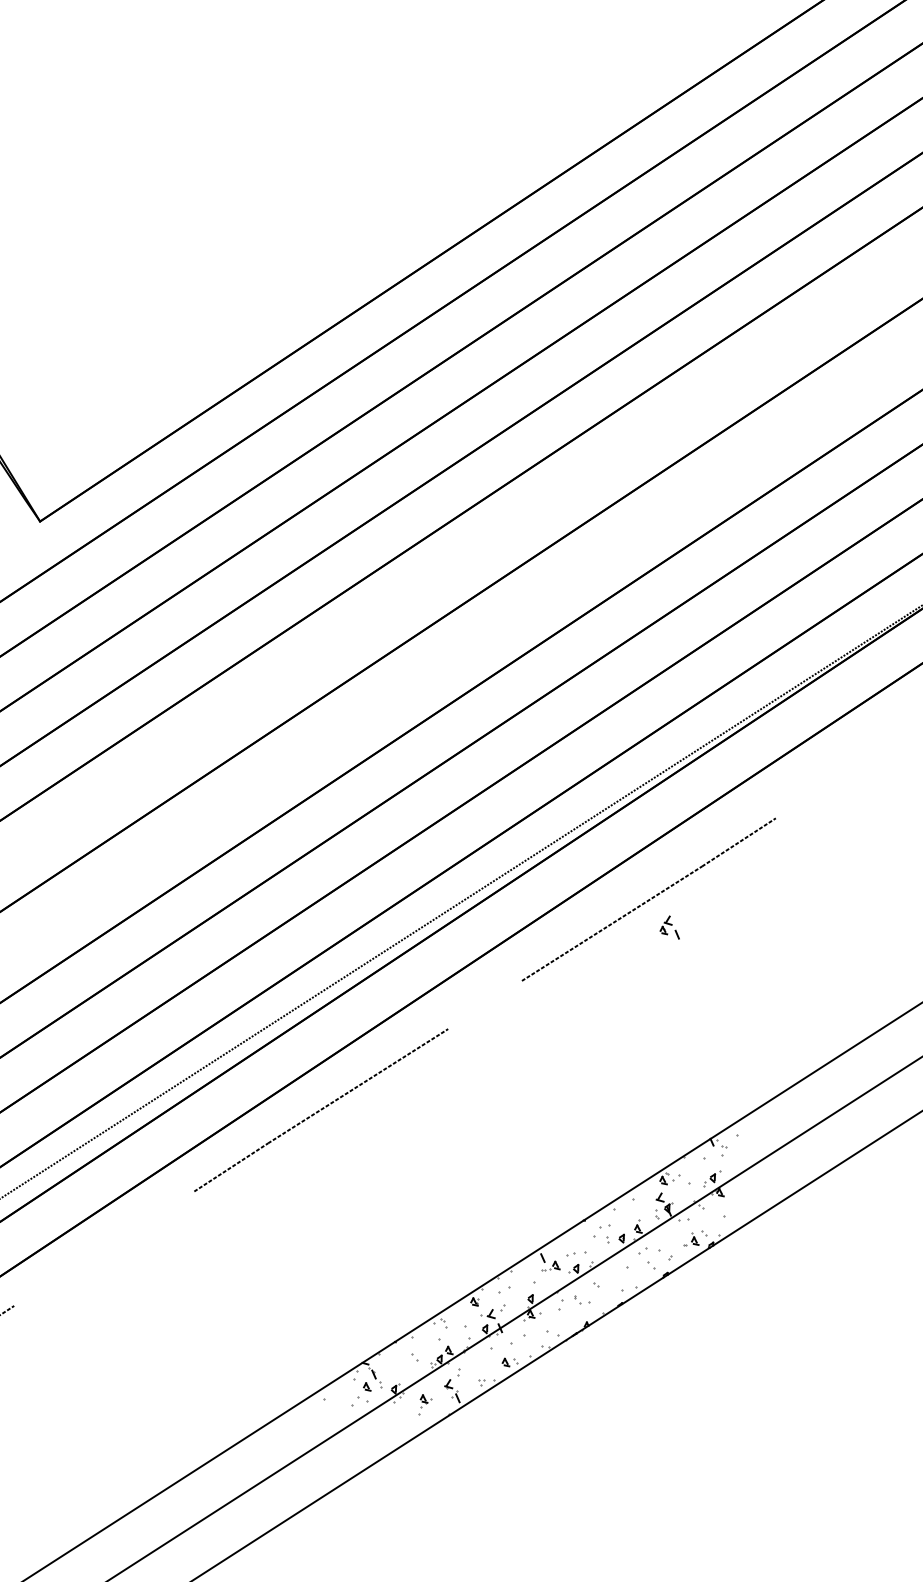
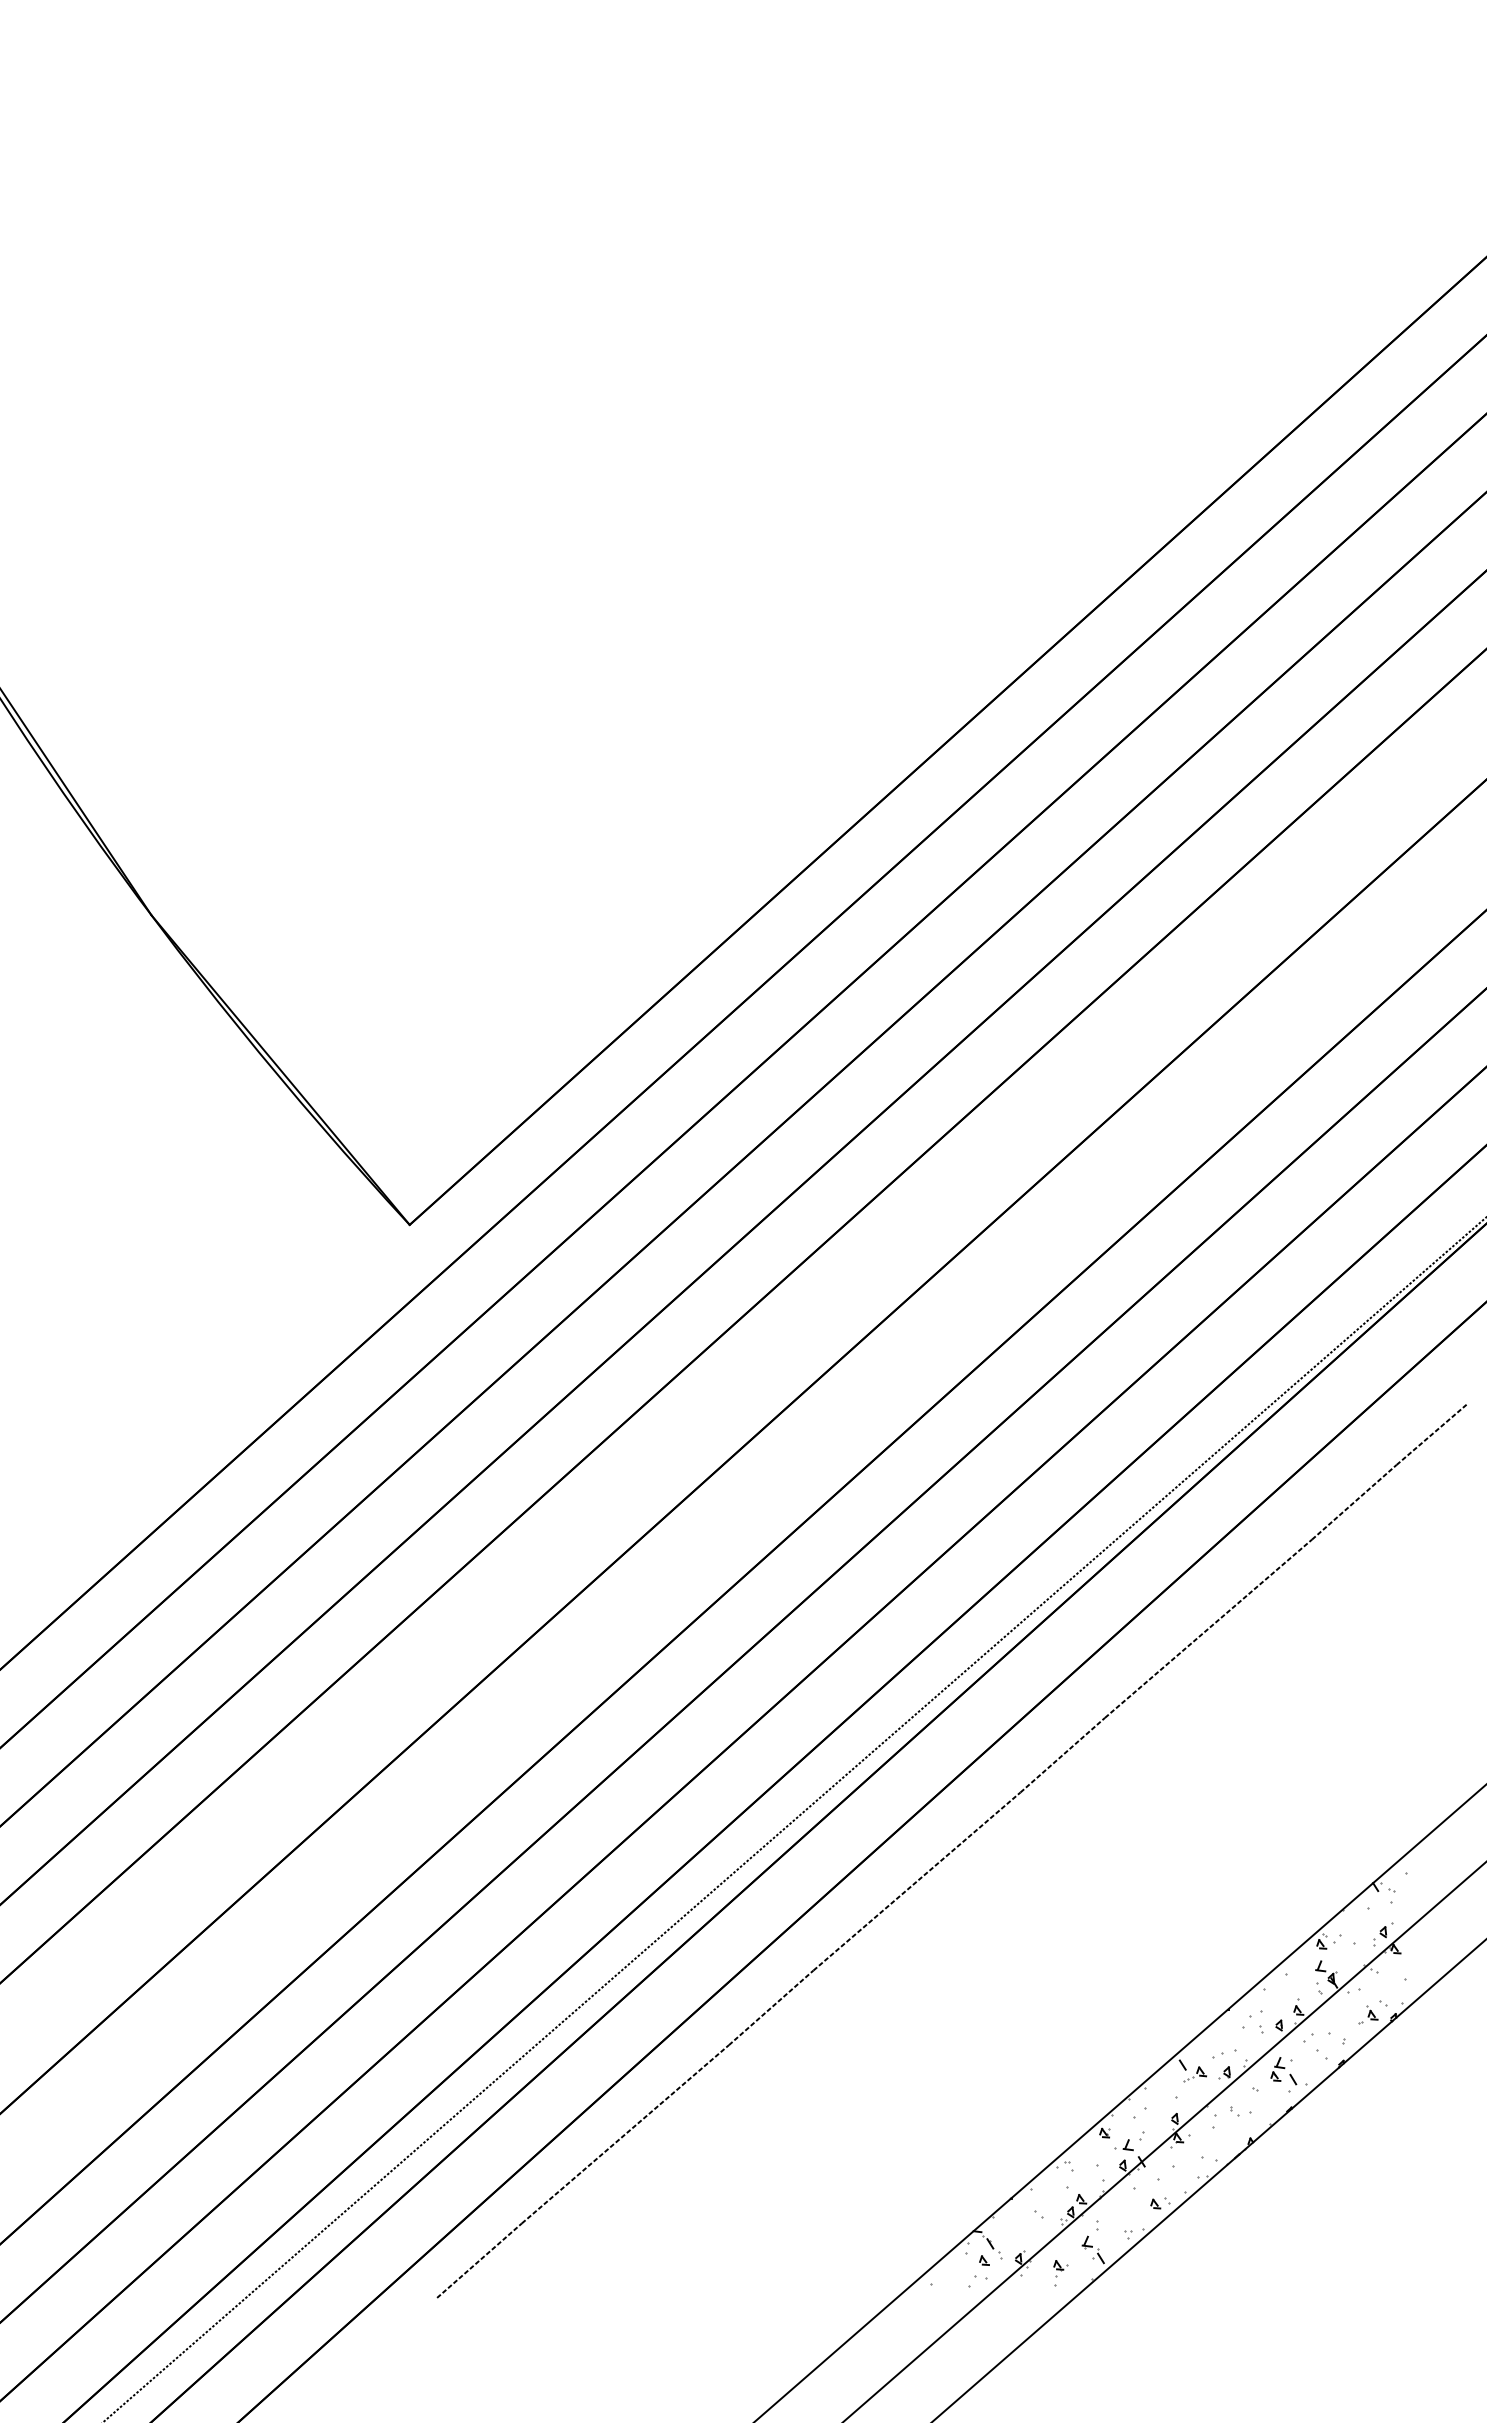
line: (806, 797) -> (1431, 1433), added
part: (670, 927) -> (1283, 2071), moved
line: (484, 1004) -> (1062, 1754), added
line: (103, 1248) -> (624, 2134), added

